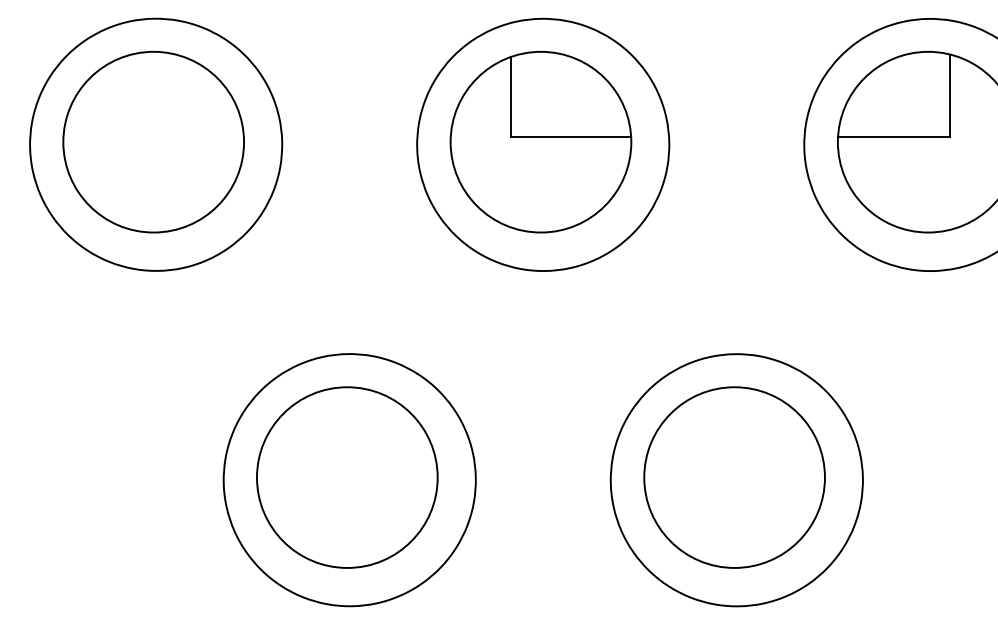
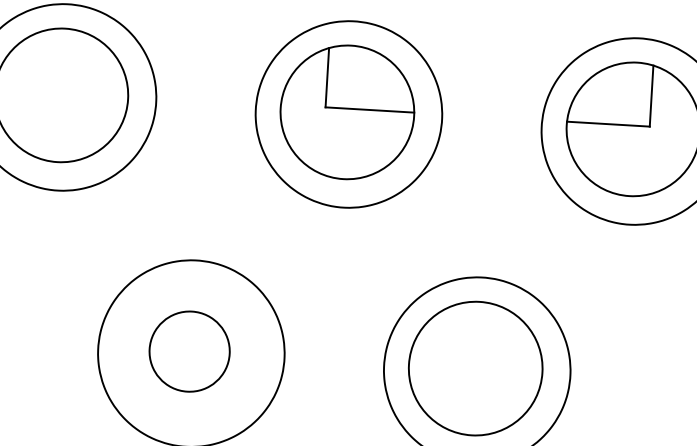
circle: (346, 477) -> (189, 351), size x0.6

